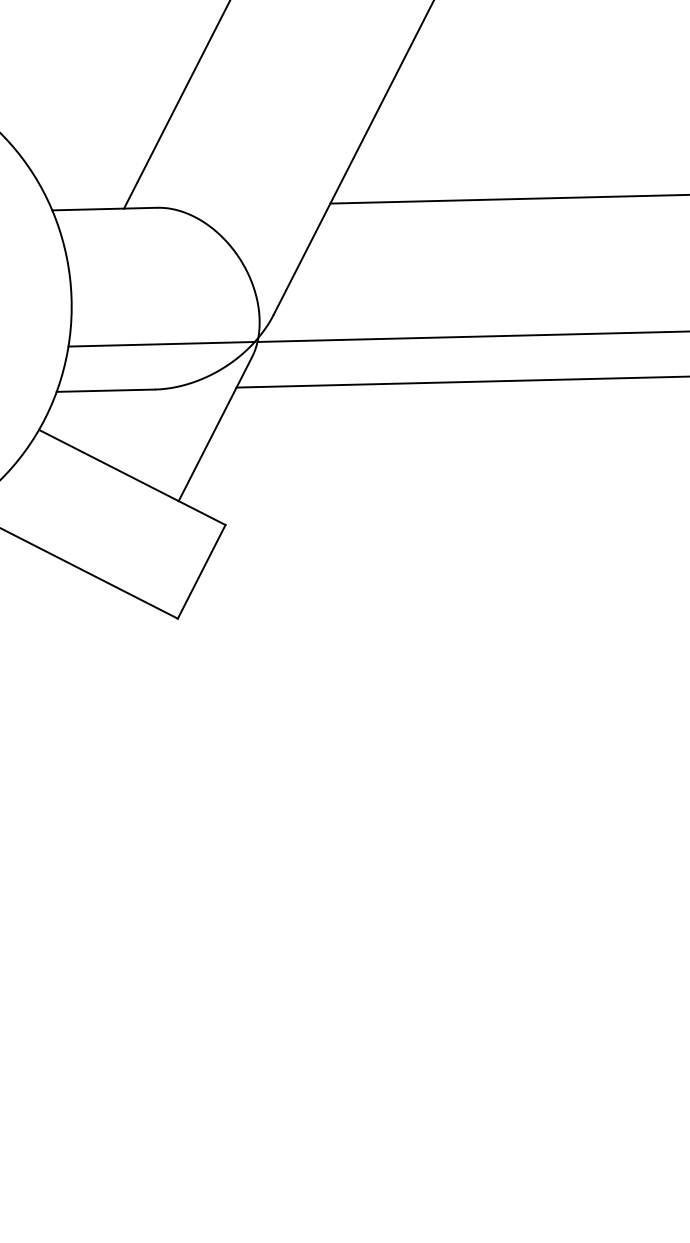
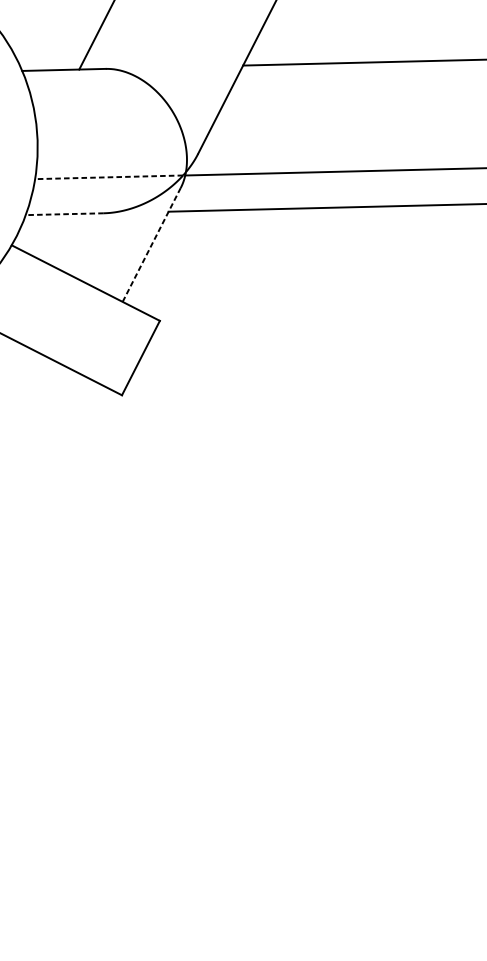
line: (161, 344) -> (109, 177), solid -> dashed
line: (105, 390) -> (64, 214), solid -> dashed
line: (215, 429) -> (151, 245), solid -> dashed

